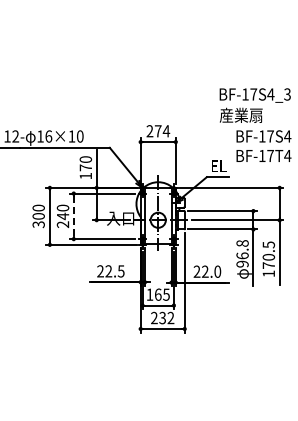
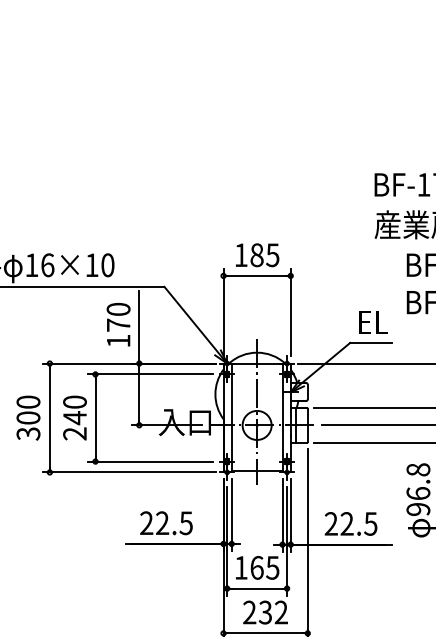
text: (158, 131) -> (257, 255), 274 -> 185
line: (73, 216) -> (94, 418), dashed -> solid
text: (217, 271) -> (370, 523), 22.0 -> 22.5

